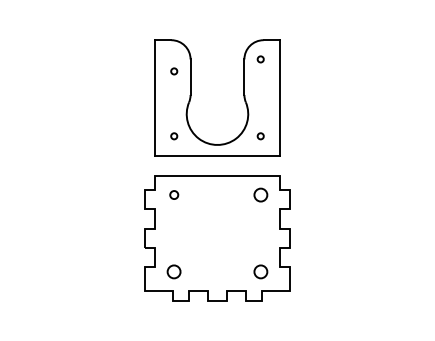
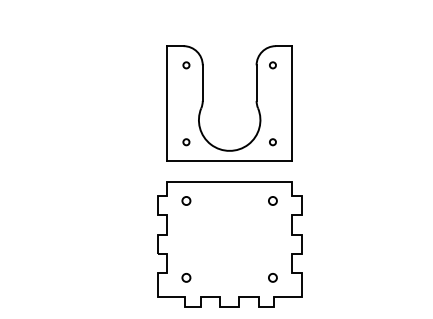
circle: (174, 71) -> (186, 65), moved
circle: (260, 194) -> (272, 200), size x0.62
circle: (174, 271) -> (186, 277), size x0.62
circle: (260, 271) -> (272, 277), size x0.62

